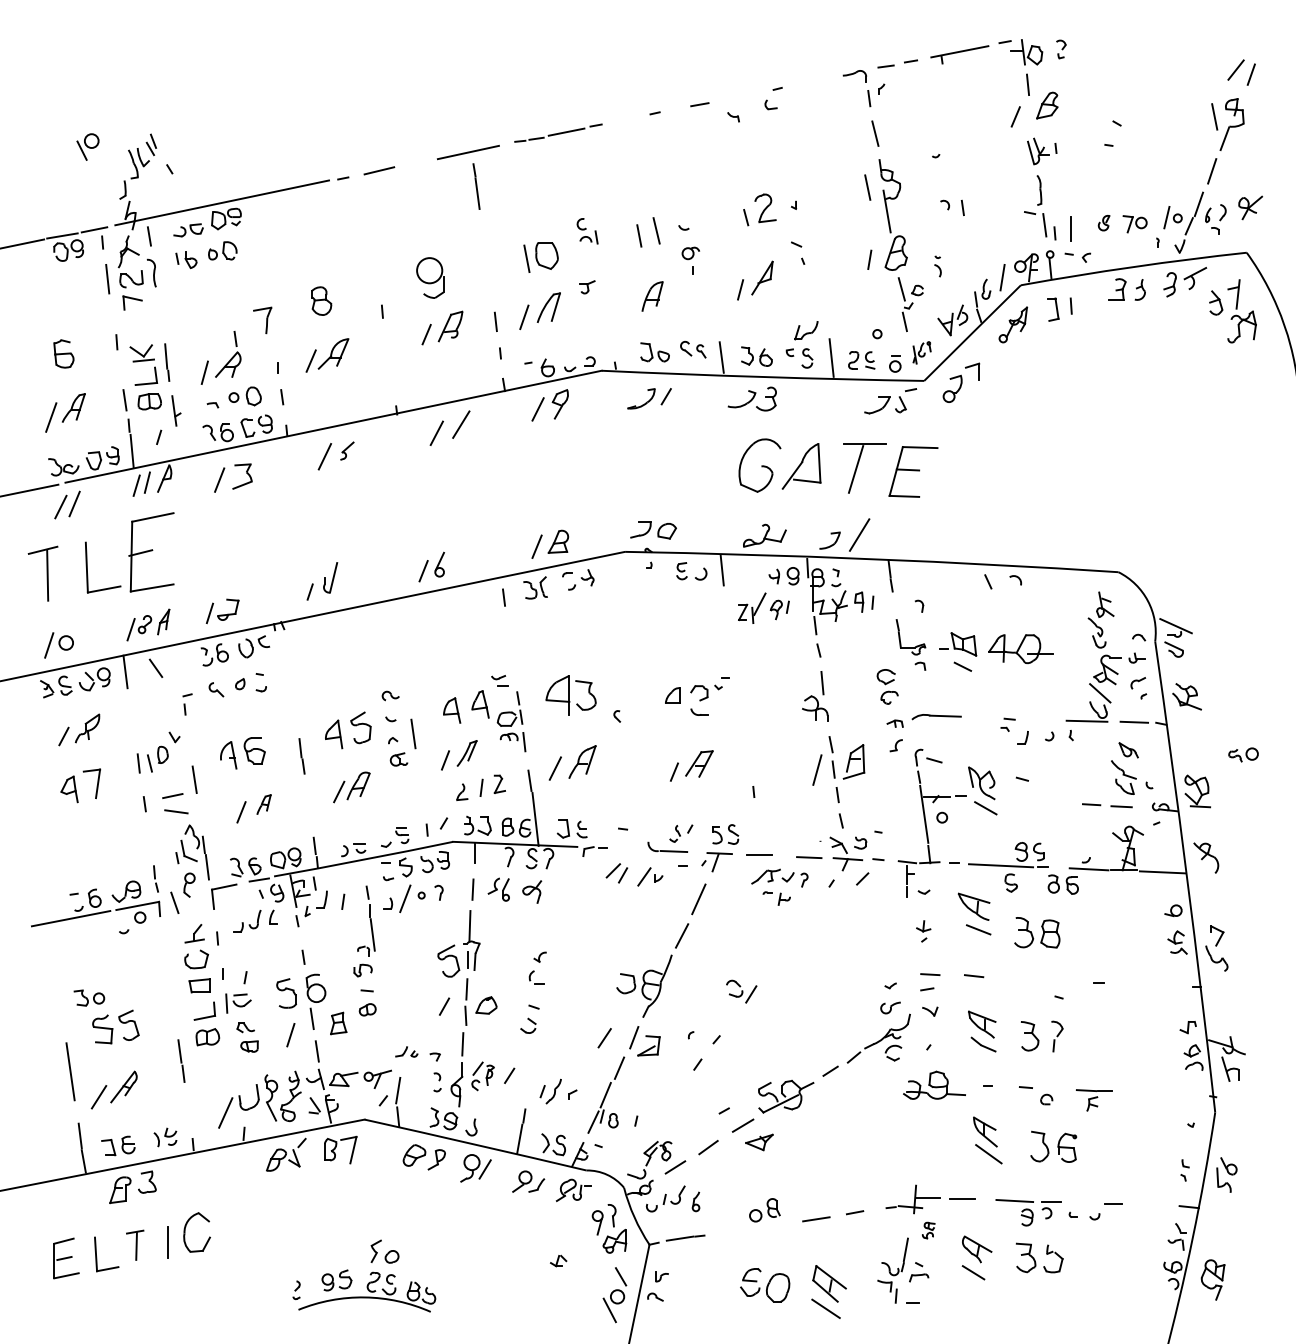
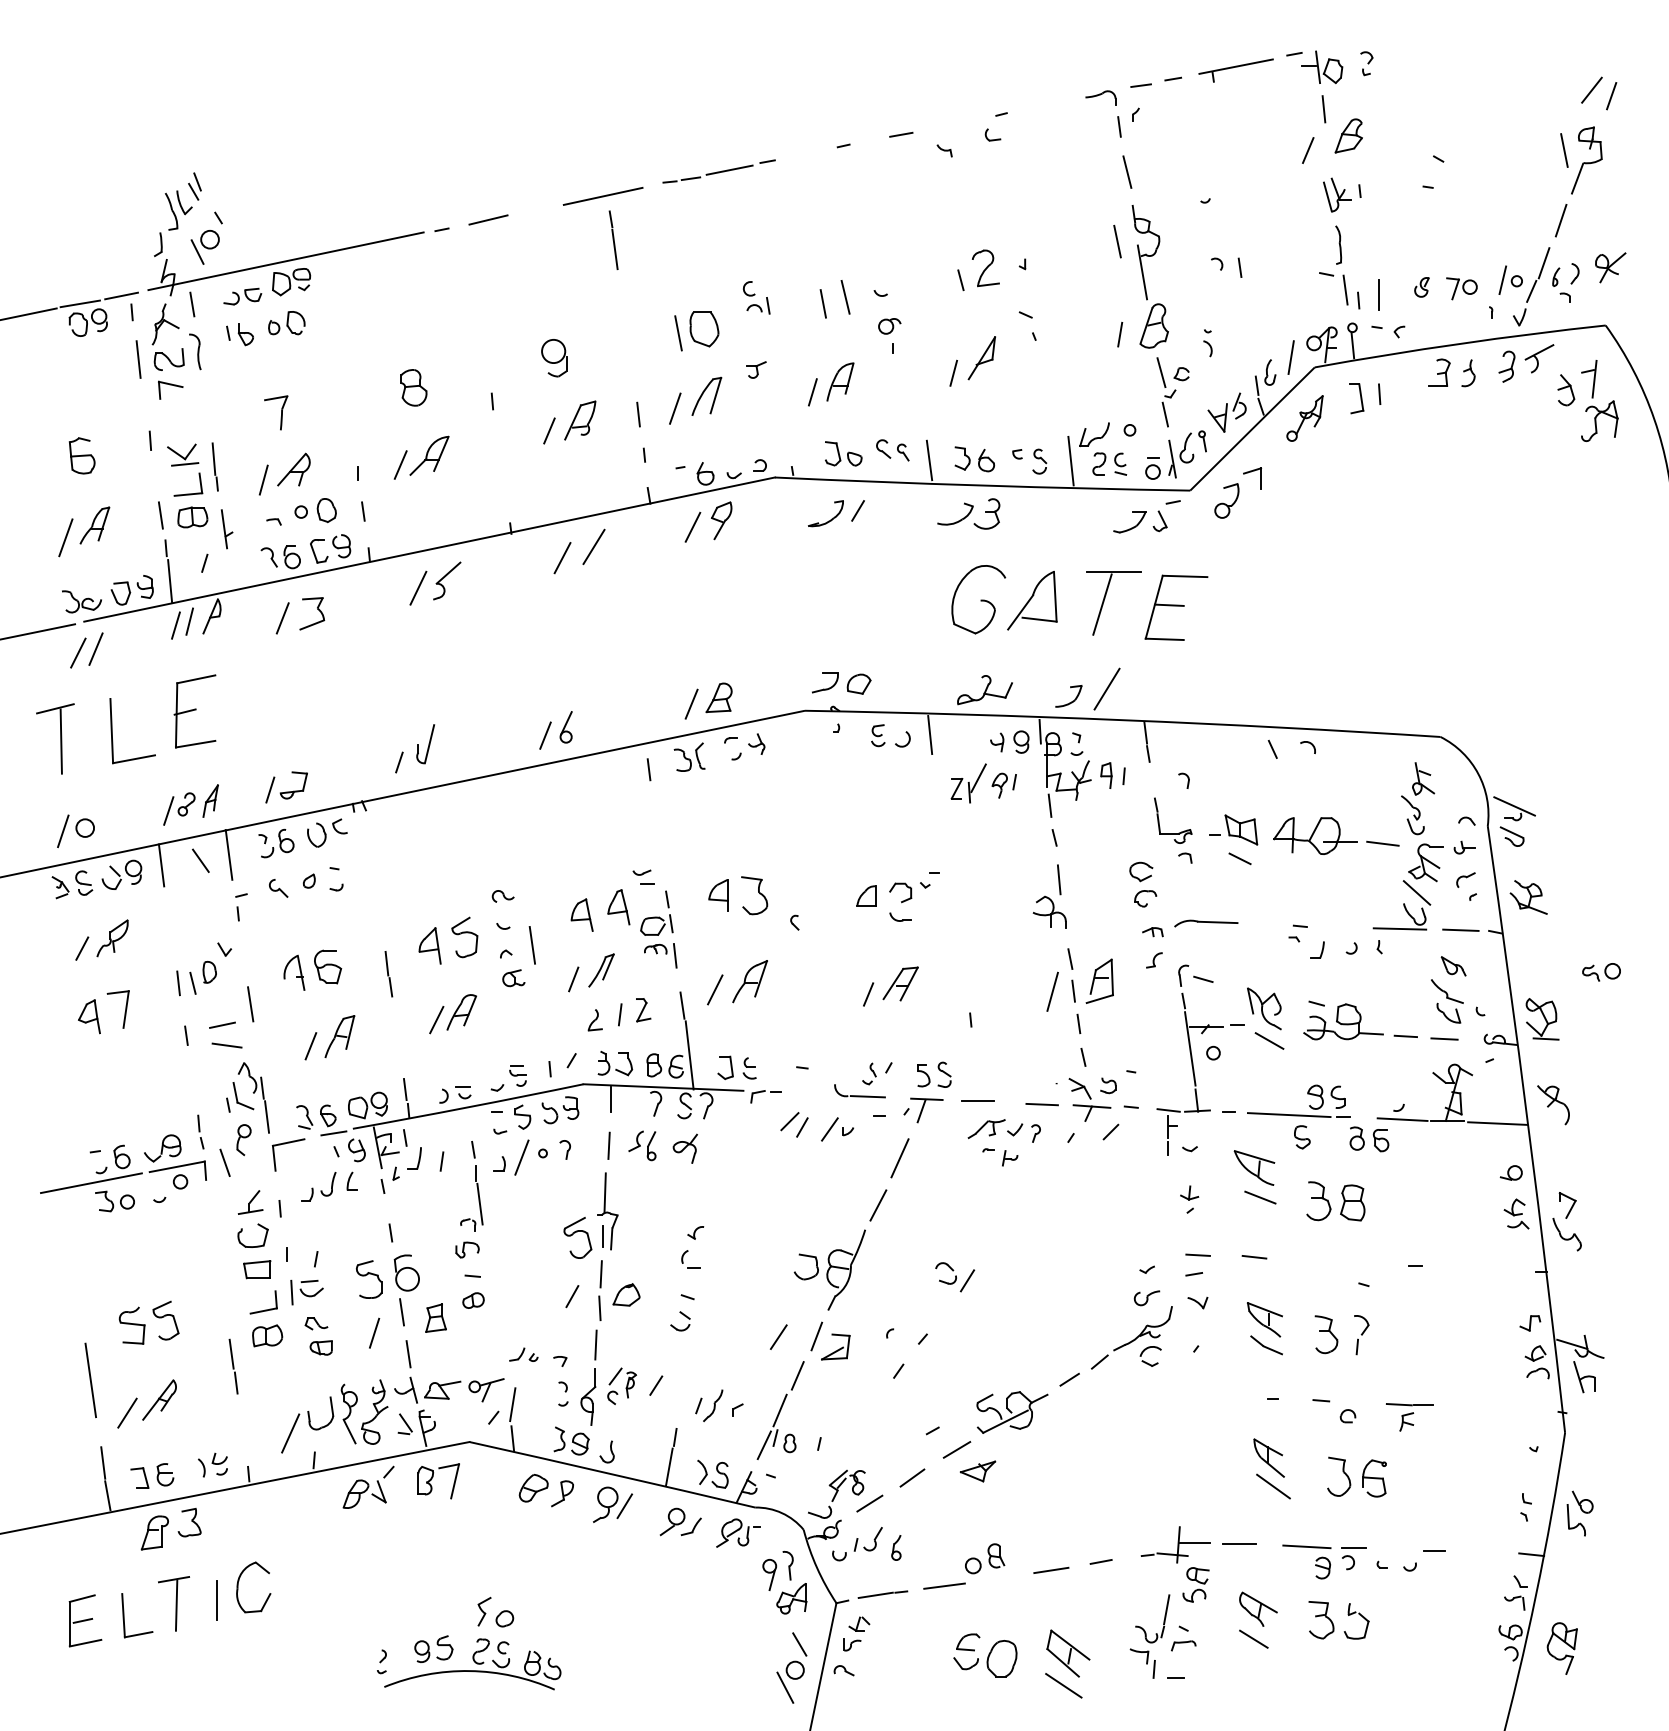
part: (87, 147) -> (204, 247), moved
part: (430, 278) -> (554, 358), size x0.71
line: (630, 304) -> (812, 392), added
part: (262, 320) -> (276, 412), moved
part: (806, 330) -> (1094, 434), moved
line: (235, 338) -> (303, 436), removed
part: (922, 352) -> (1187, 454), size x1.67
part: (347, 450) -> (447, 580), size x1.67
part: (151, 552) -> (194, 711), size x0.71
line: (1073, 654) -> (1382, 843), added
line: (177, 663) -> (228, 854), added
part: (557, 695) -> (718, 895), size x0.62
part: (263, 804) -> (339, 1036), size x1.67
part: (88, 998) -> (114, 1201), moved
part: (934, 1085) -> (1343, 1021), moved
part: (928, 1230) -> (1195, 1584), size x1.67
line: (733, 1231) -> (944, 1585), added
part: (134, 1244) -> (173, 1603), size x1.43
part: (558, 1260) -> (859, 1623), moved

